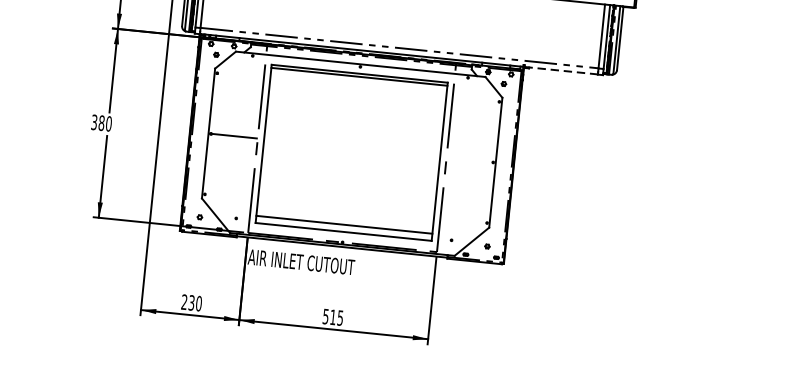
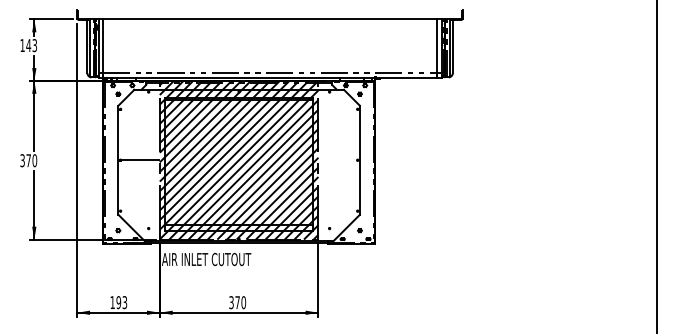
line: (561, 71) -> (406, 78), dashed -> solid
text: (101, 122) -> (28, 160), 380 -> 370
hatch: (351, 147) -> (238, 159), added
text: (191, 302) -> (118, 302), 230 -> 193
text: (333, 317) -> (237, 302), 515 -> 370

